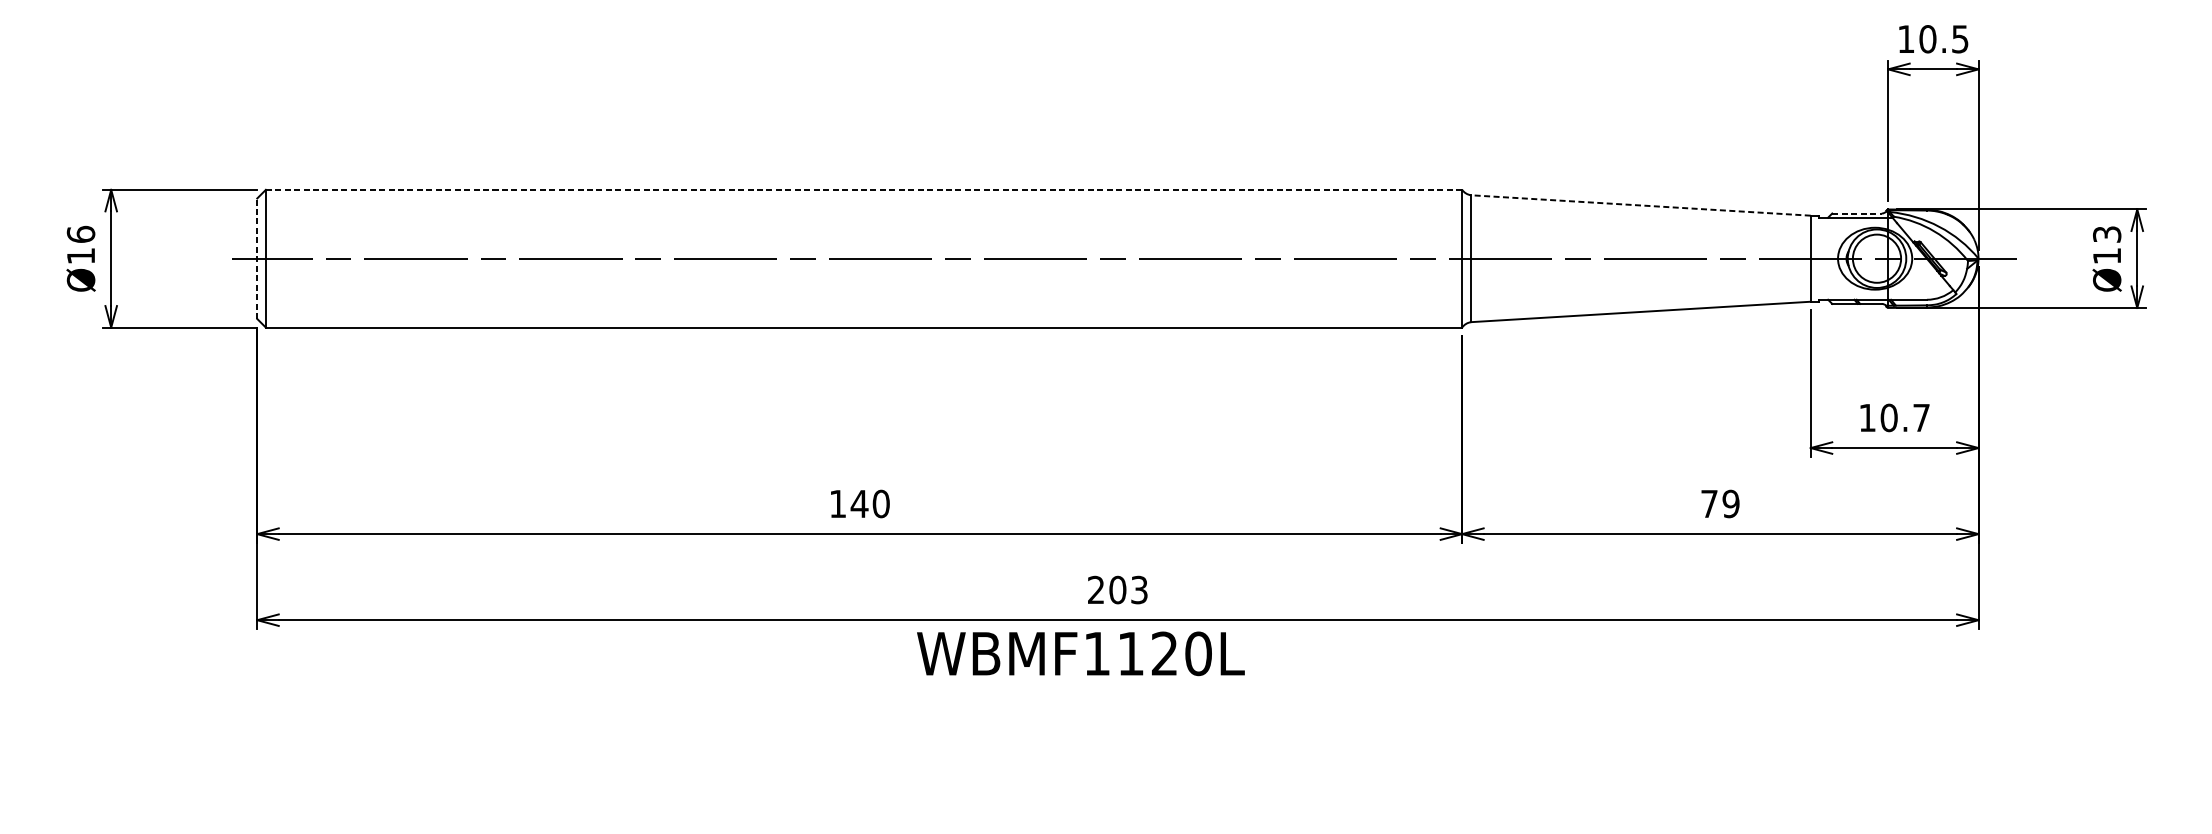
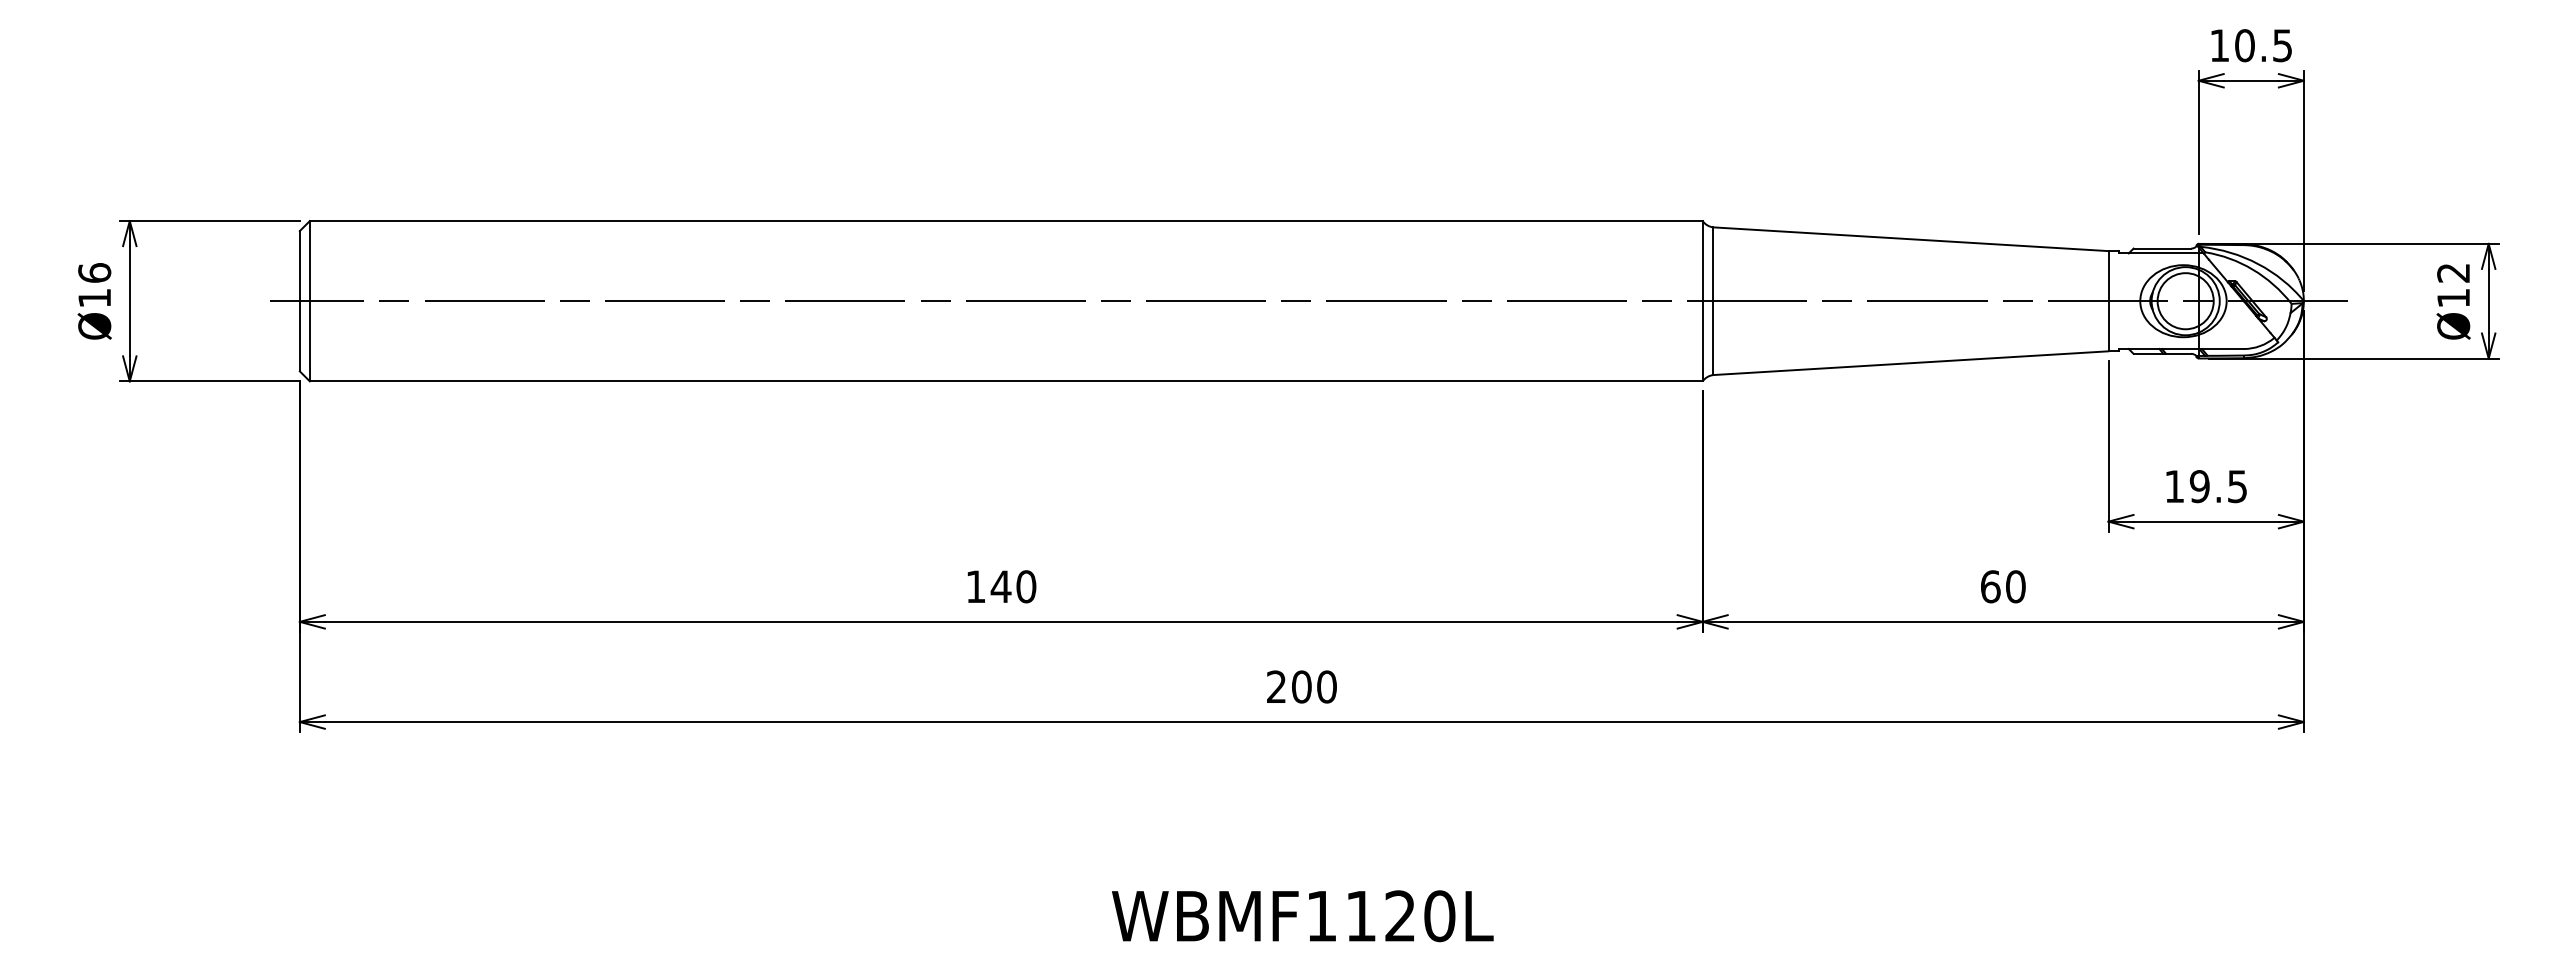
line: (863, 190) -> (1005, 221), dashed -> solid
line: (1640, 205) -> (1910, 239), dashed -> solid
line: (1857, 213) -> (2162, 248), dashed -> solid
text: (2107, 234) -> (2453, 272), Ø13 -> Ø12
line: (256, 258) -> (299, 300), dashed -> solid
text: (1904, 417) -> (2217, 486), 10.7 -> 19.5
text: (1720, 503) -> (2003, 586), 79 -> 60
text: (1139, 589) -> (1326, 686), 203 -> 200
text: (1080, 654) -> (1302, 916), moved

